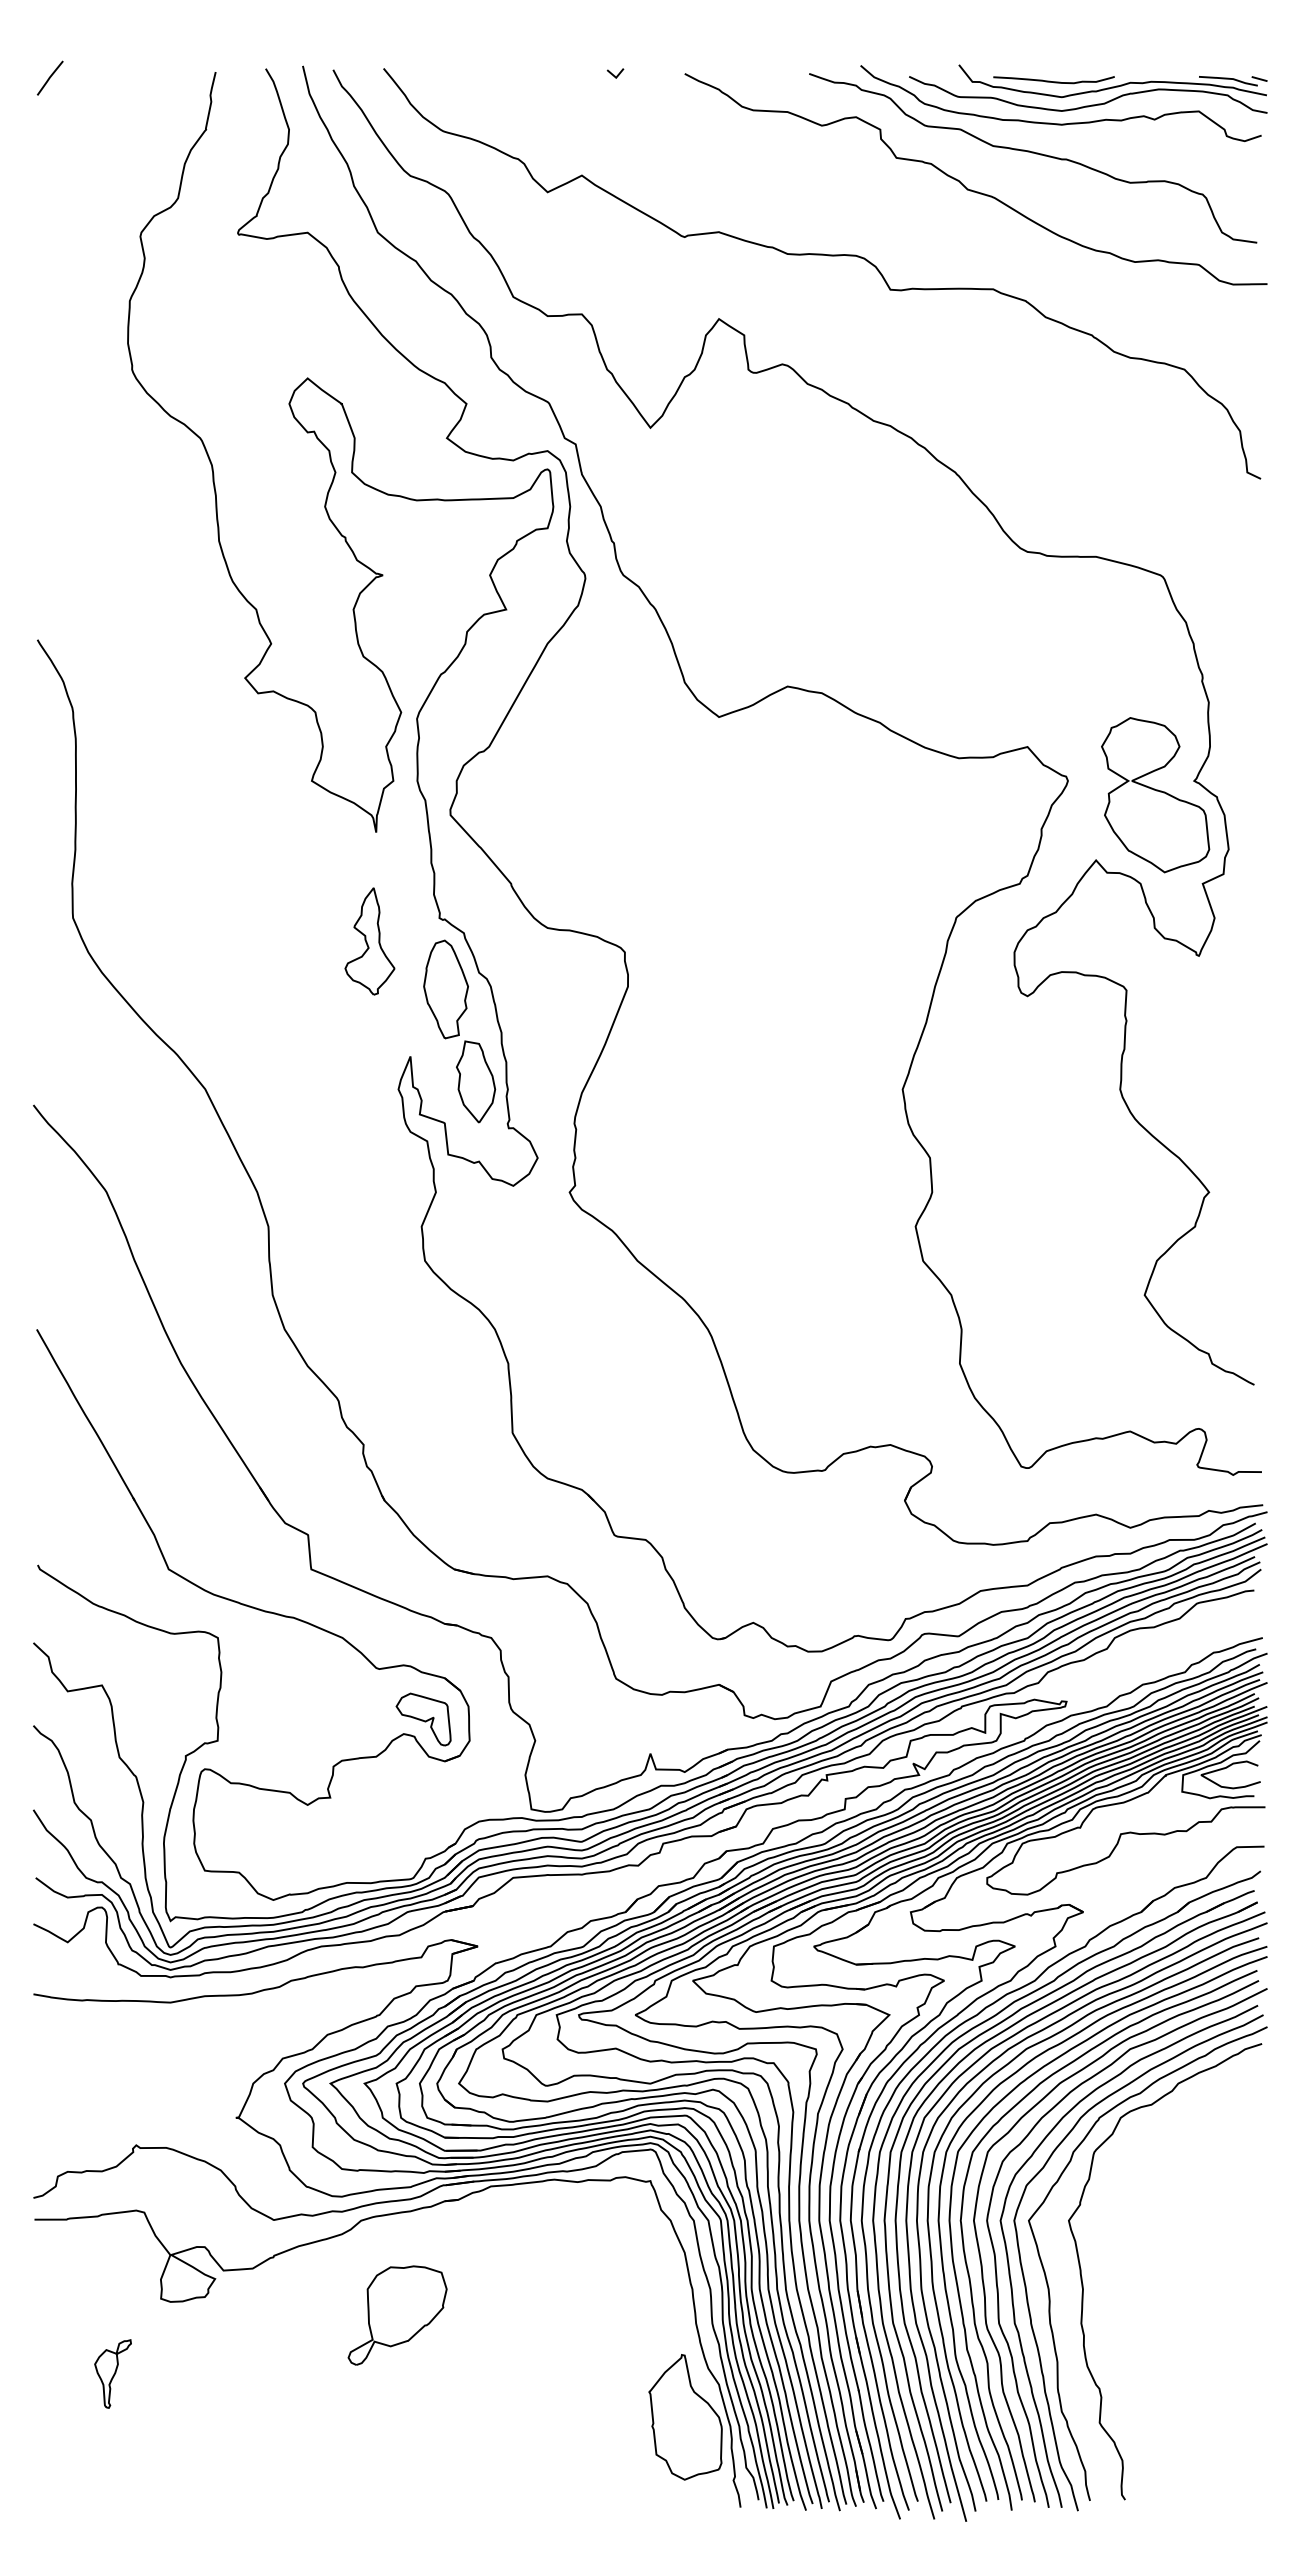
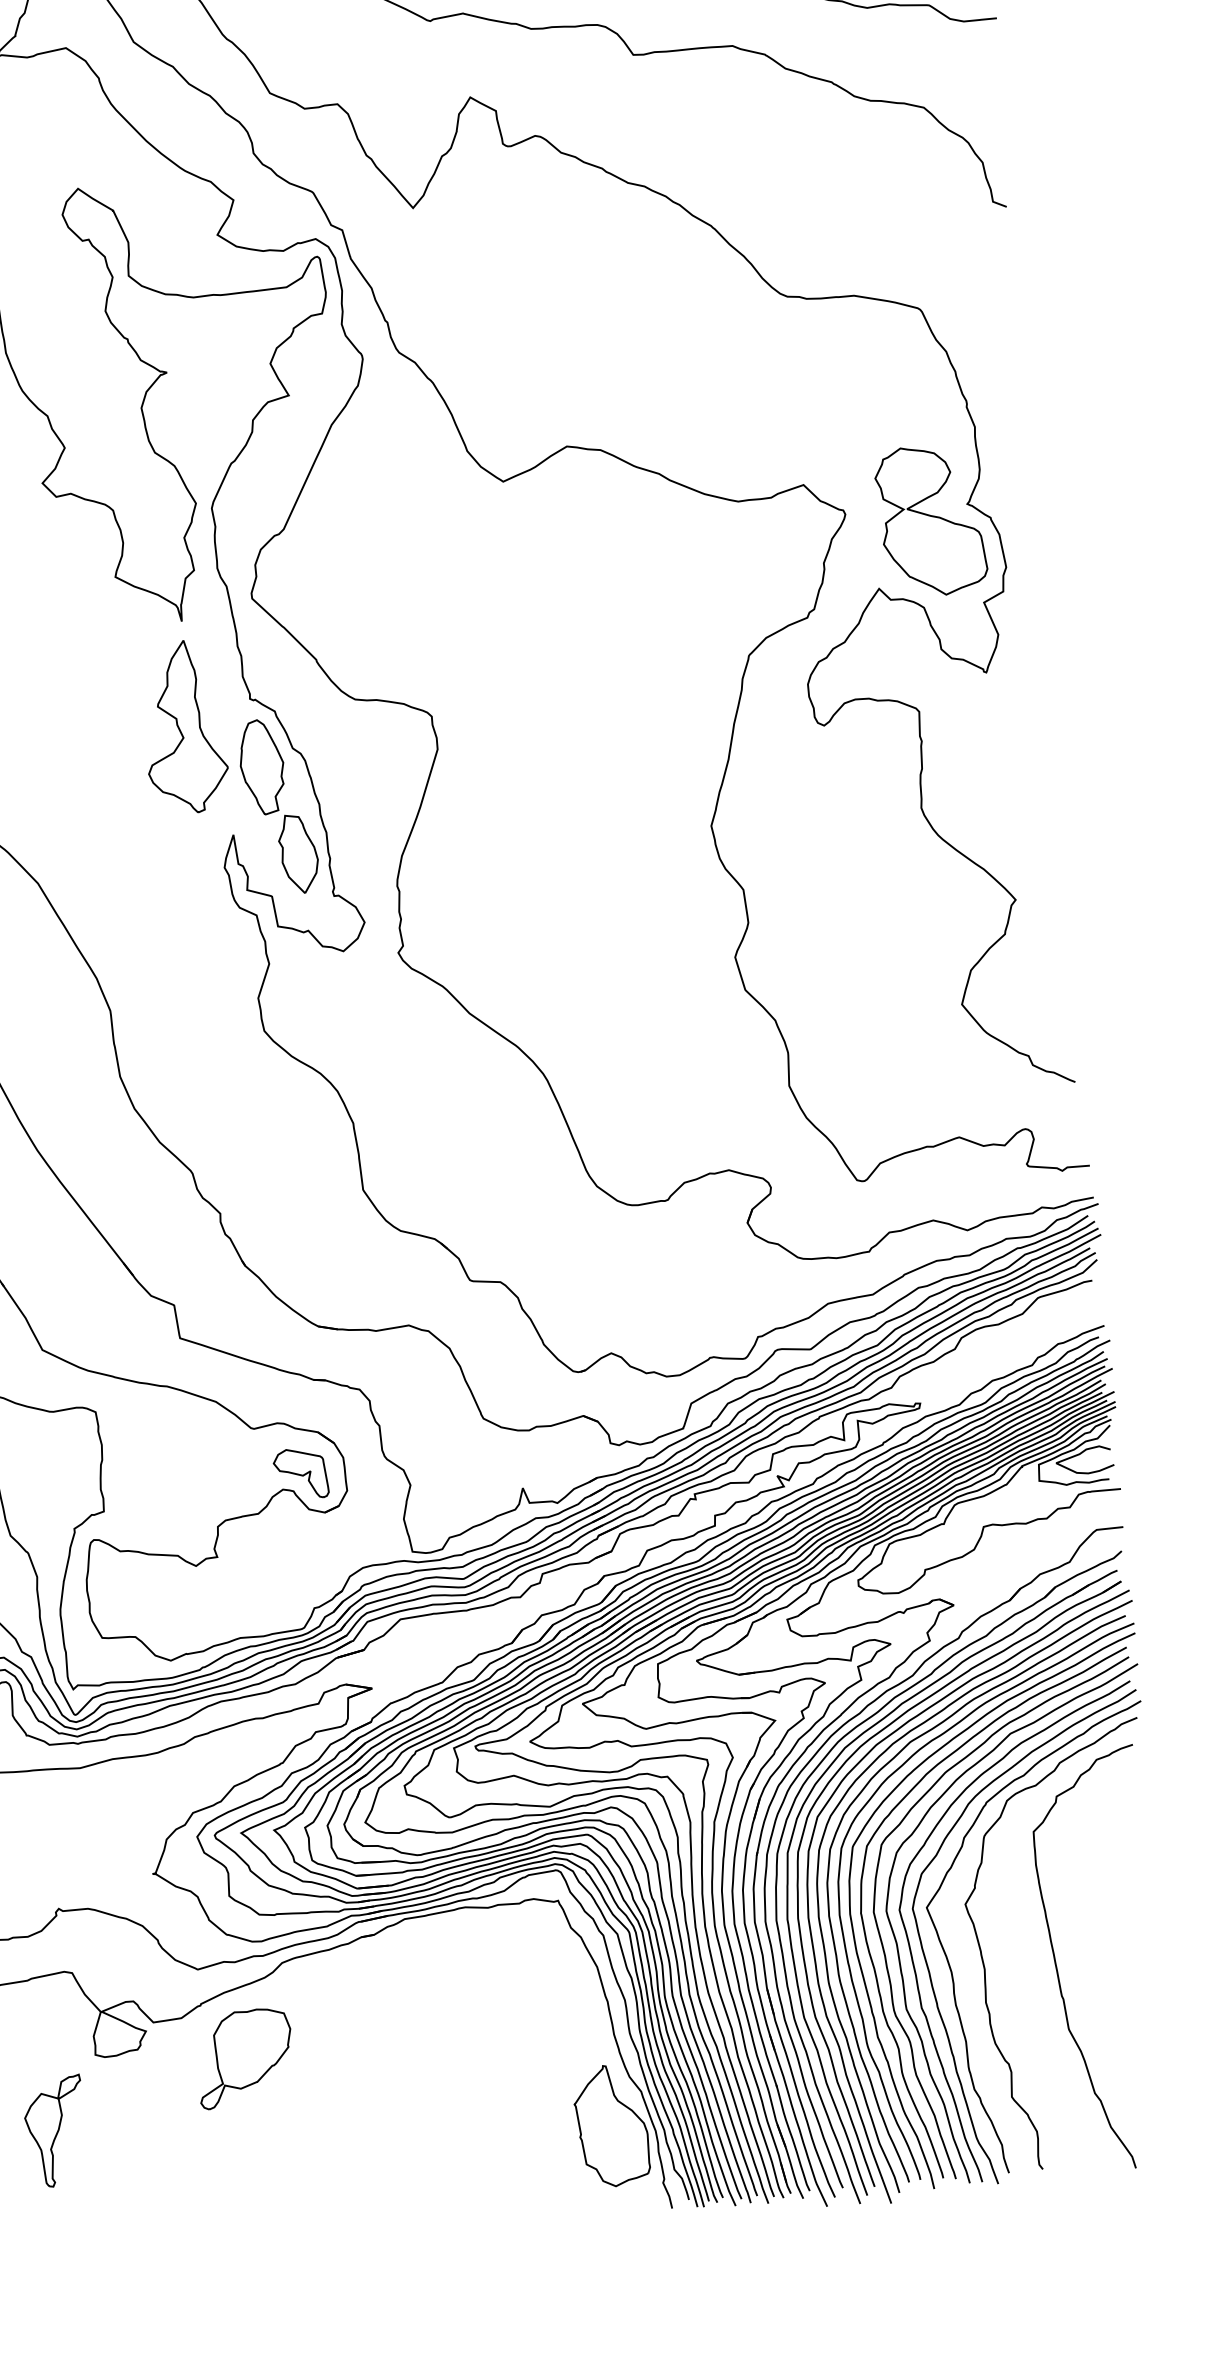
part: (369, 941) -> (184, 727), size x1.67
curve: (1158, 2296) -> (1058, 1970), added
part: (397, 2315) -> (244, 2058), moved
part: (112, 2373) -> (54, 2131), size x1.67

